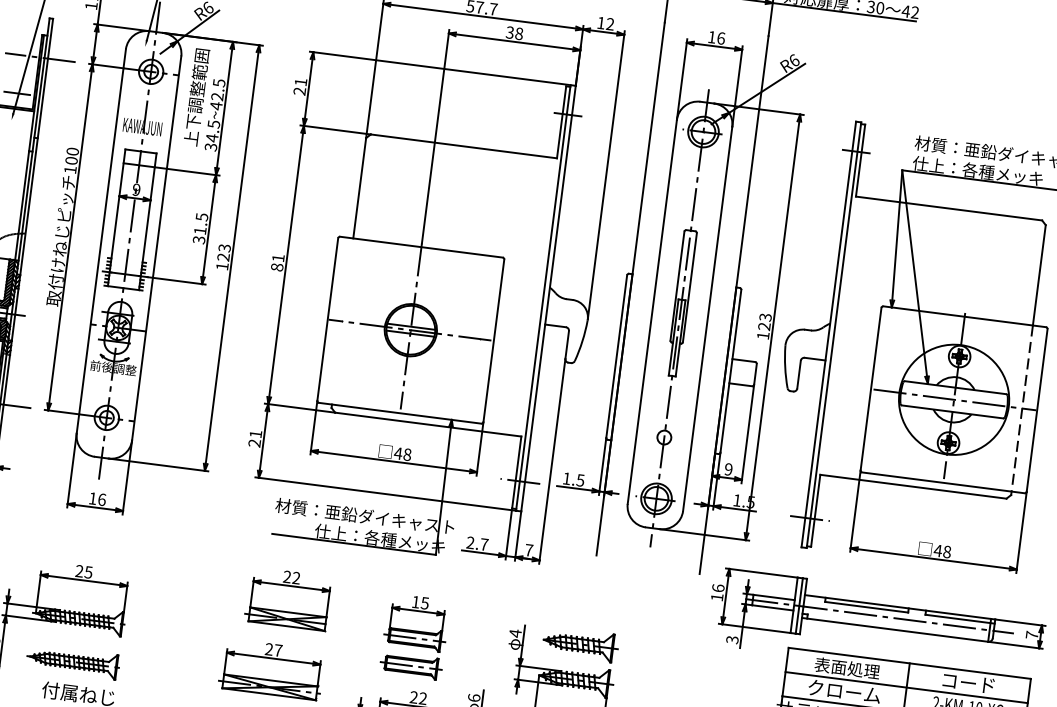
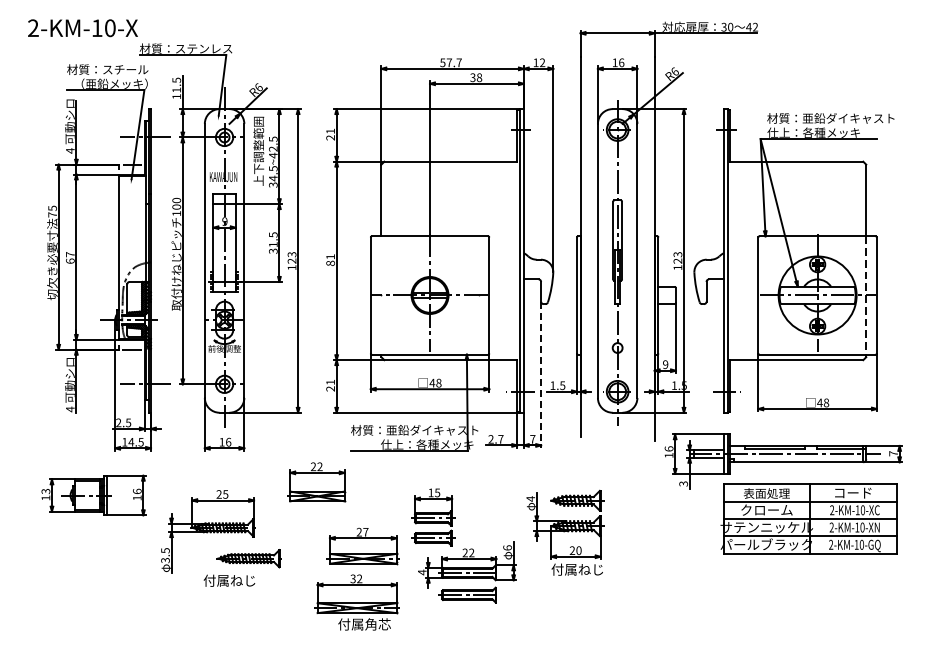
line: (552, 462) -> (541, 375), solid -> dashed
part: (288, 599) -> (316, 482), moved
part: (414, 637) -> (433, 517), moved
part: (72, 661) -> (248, 558), moved

